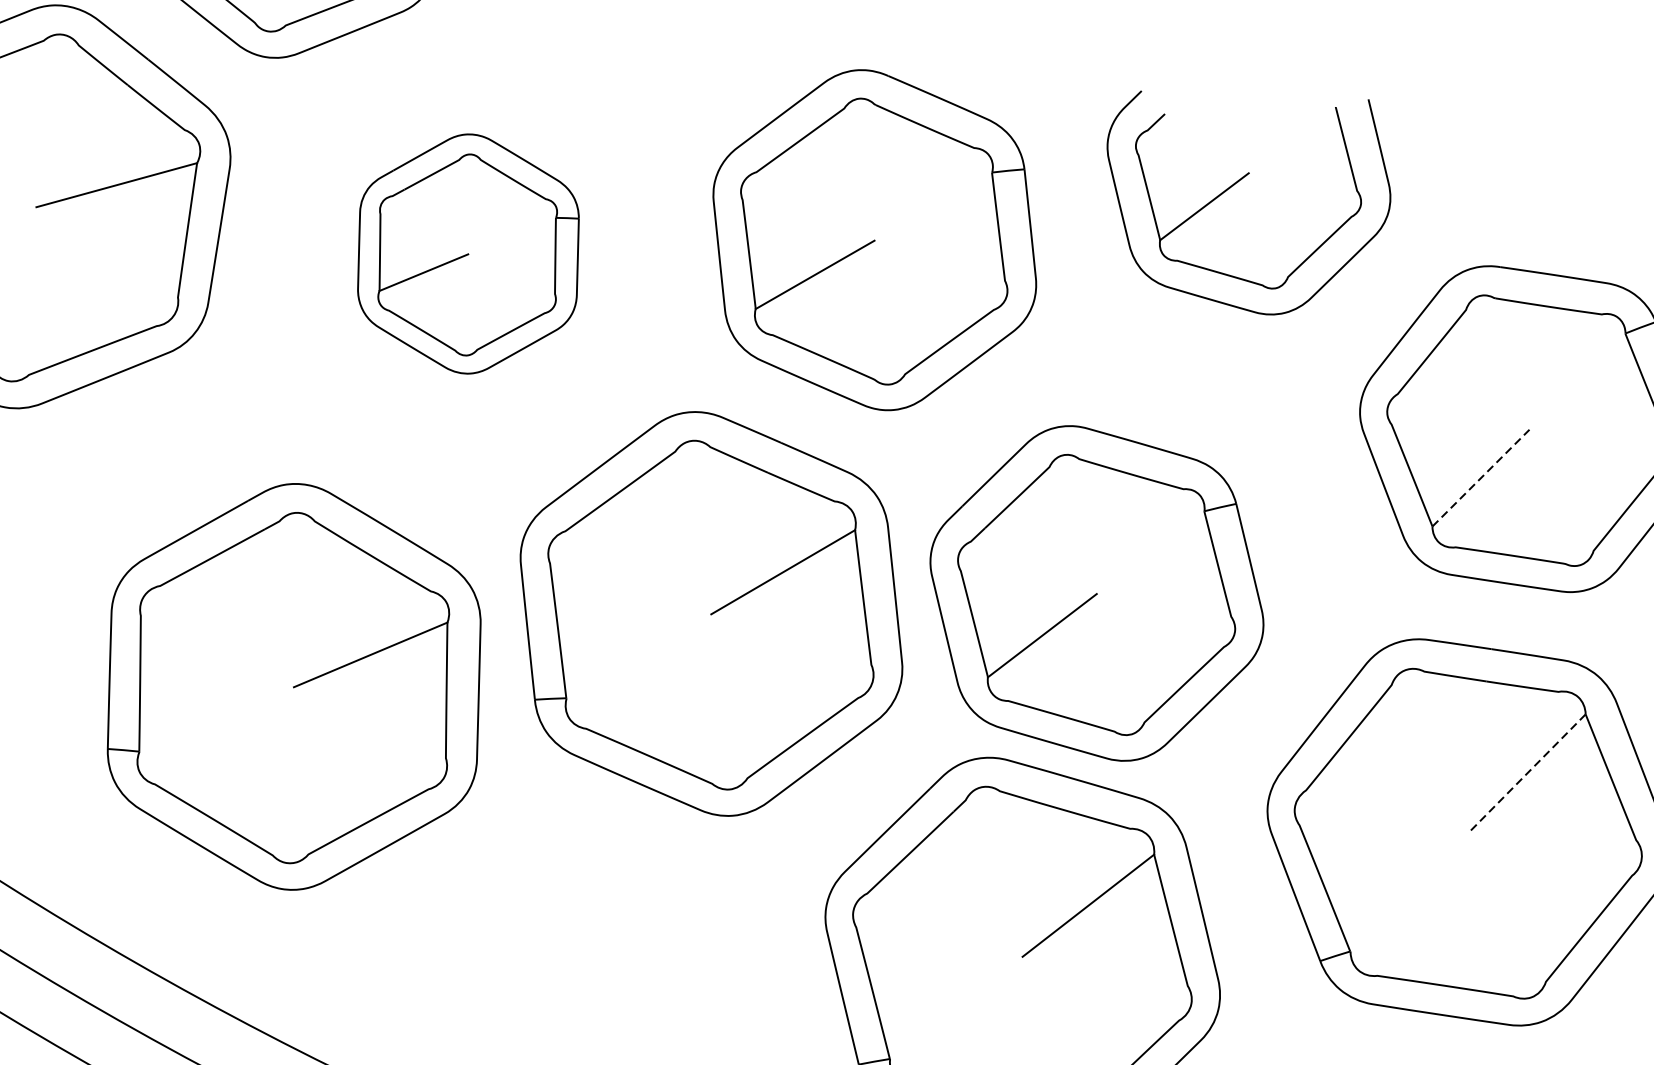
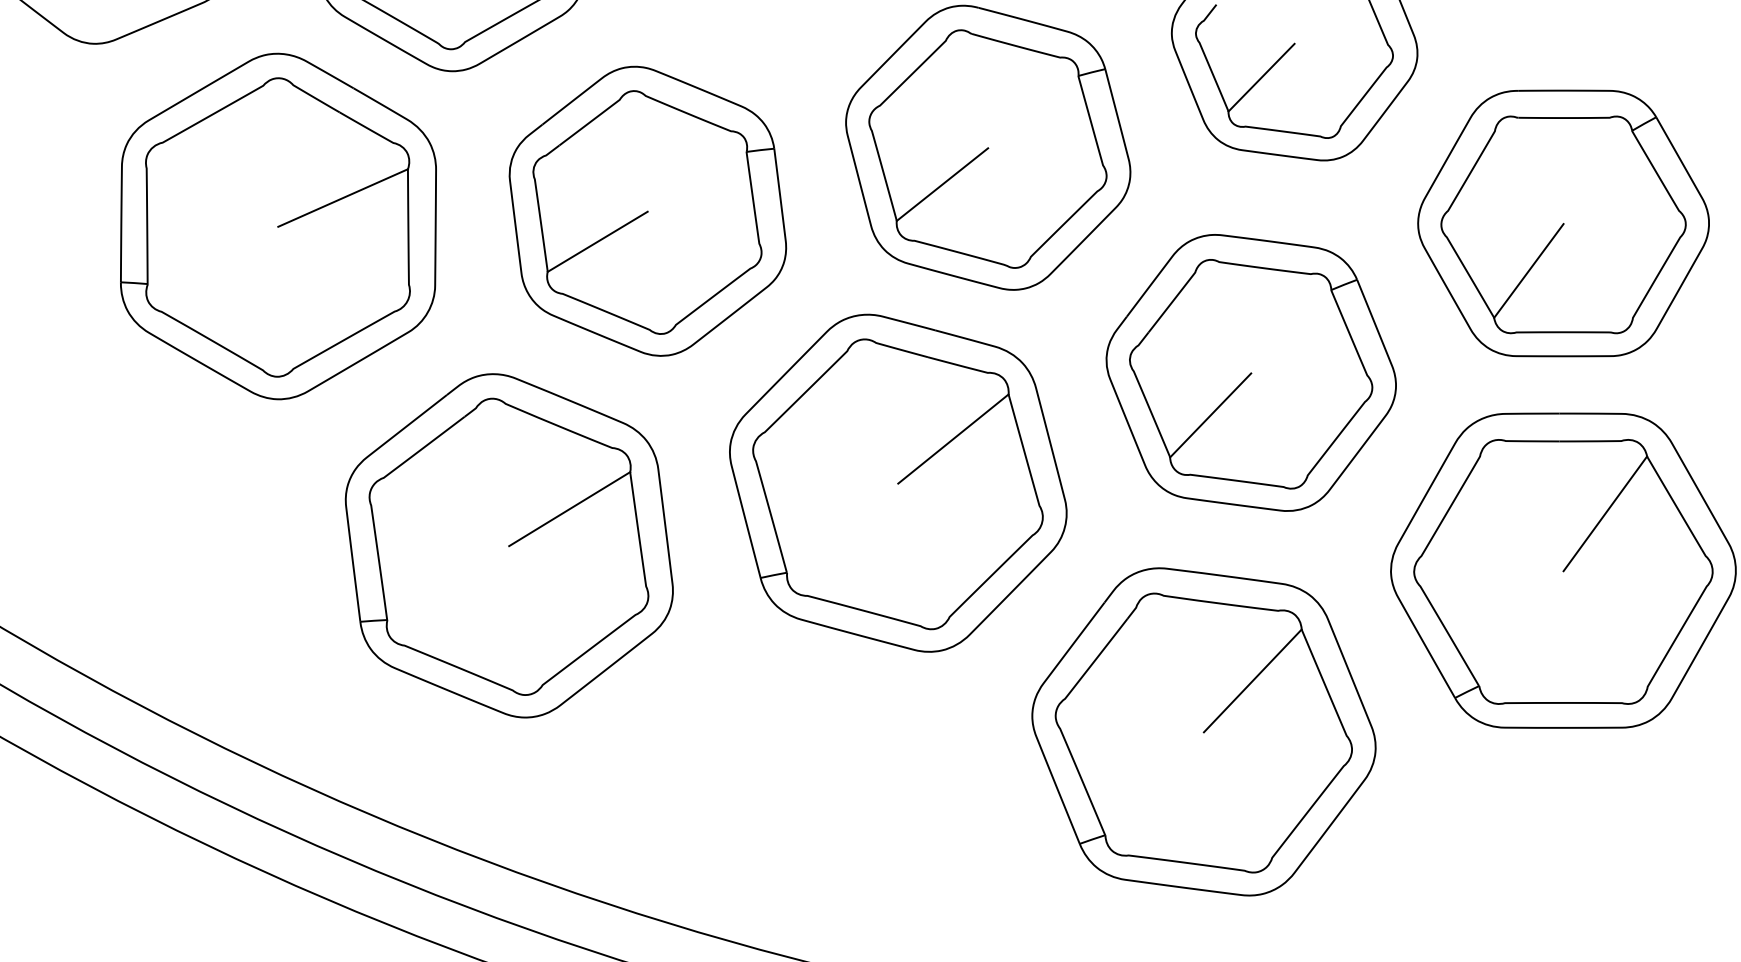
part: (468, 253) -> (647, 210), size x1.43
line: (1481, 477) -> (1529, 270), dashed -> solid
part: (1096, 592) -> (1250, 372), moved
part: (293, 686) -> (508, 545), moved
line: (1527, 773) -> (1605, 513), dashed -> solid

